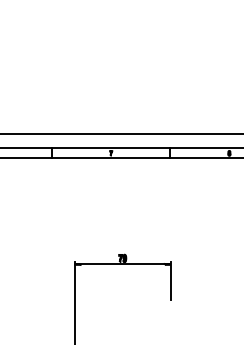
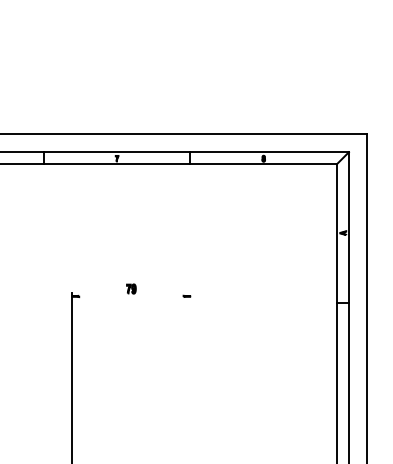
line: (122, 264) -> (131, 296), removed
line: (171, 280) -> (191, 316), removed

